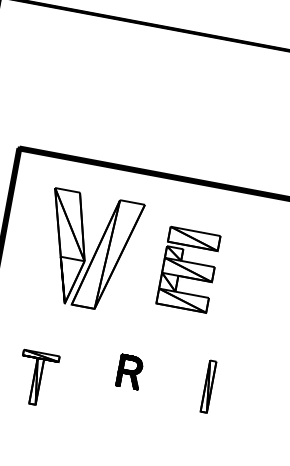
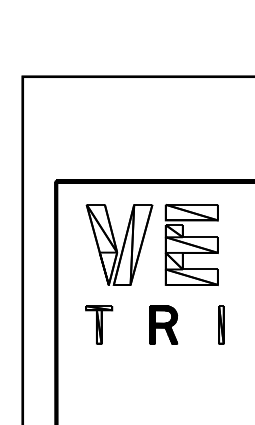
part: (188, 269) -> (191, 244), size x1.43
part: (129, 371) -> (163, 324), size x1.67
part: (37, 378) -> (99, 324), moved

